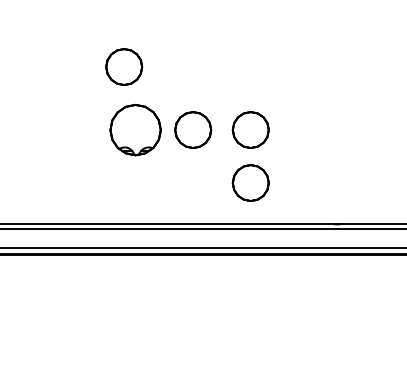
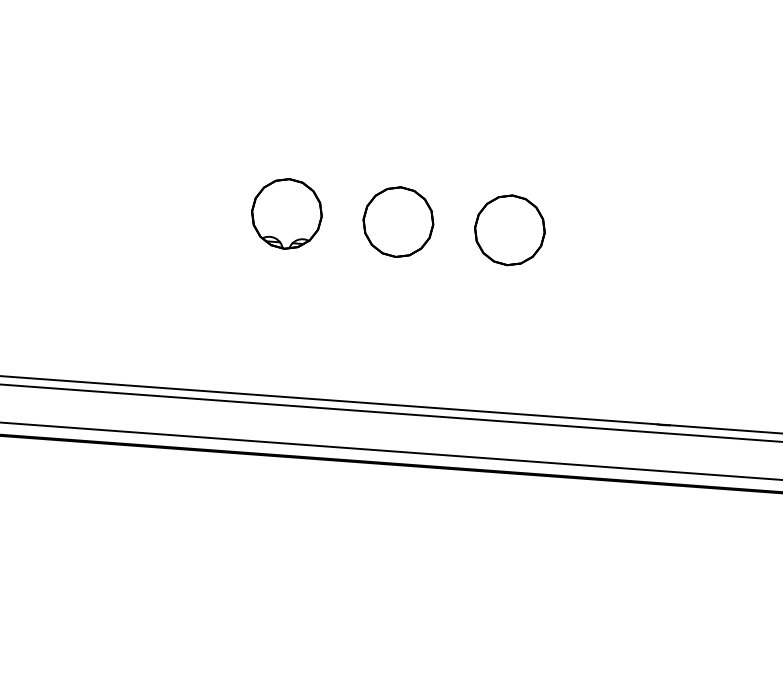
part: (124, 66) -> (274, 89), removed
part: (135, 129) -> (286, 212), size x0.71
part: (250, 182) -> (501, 331), removed

